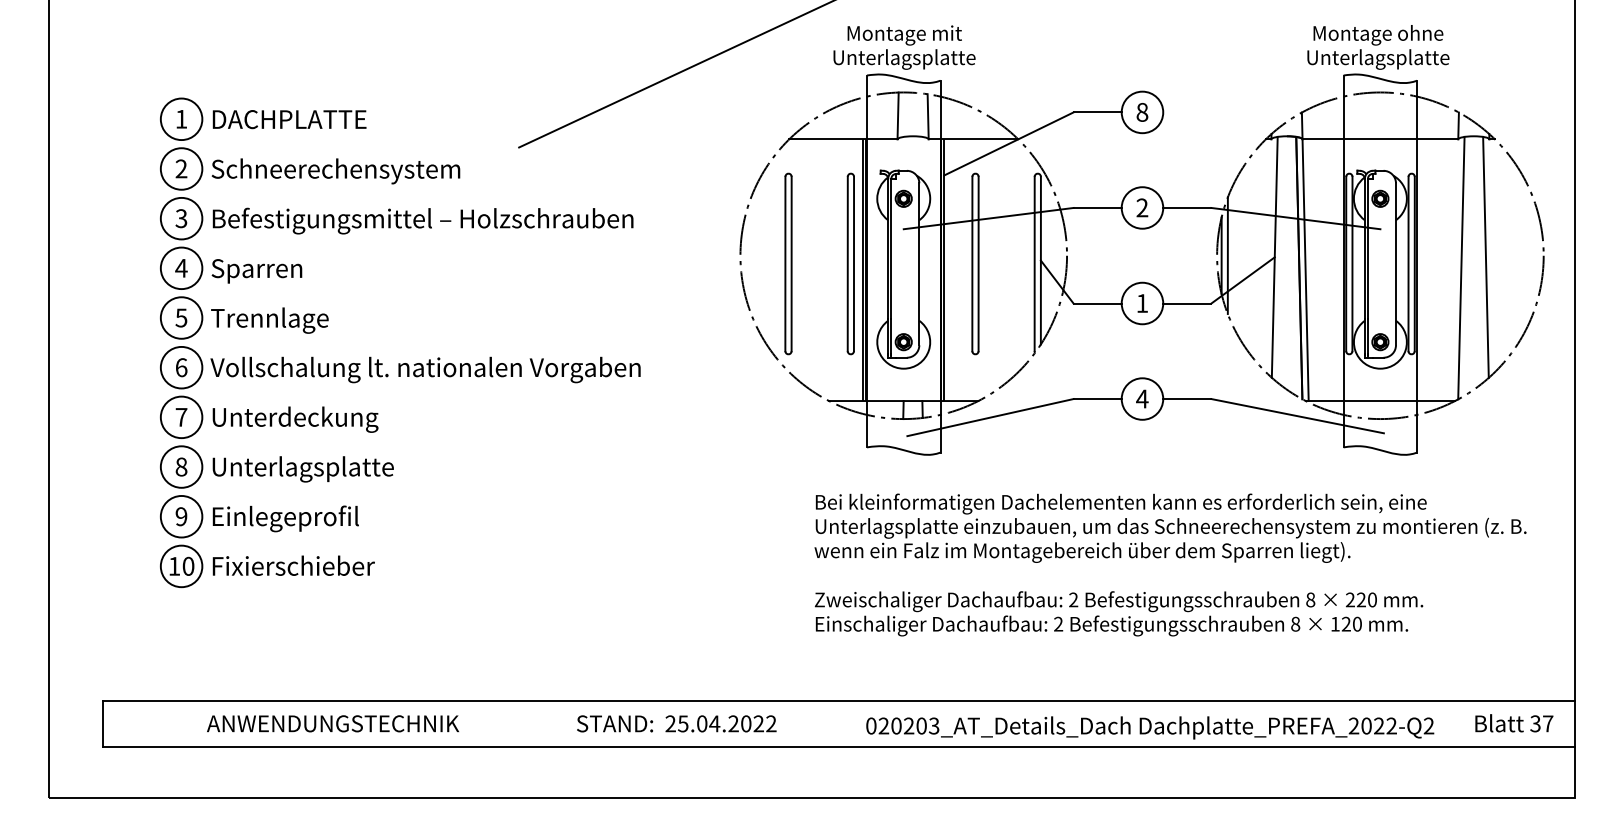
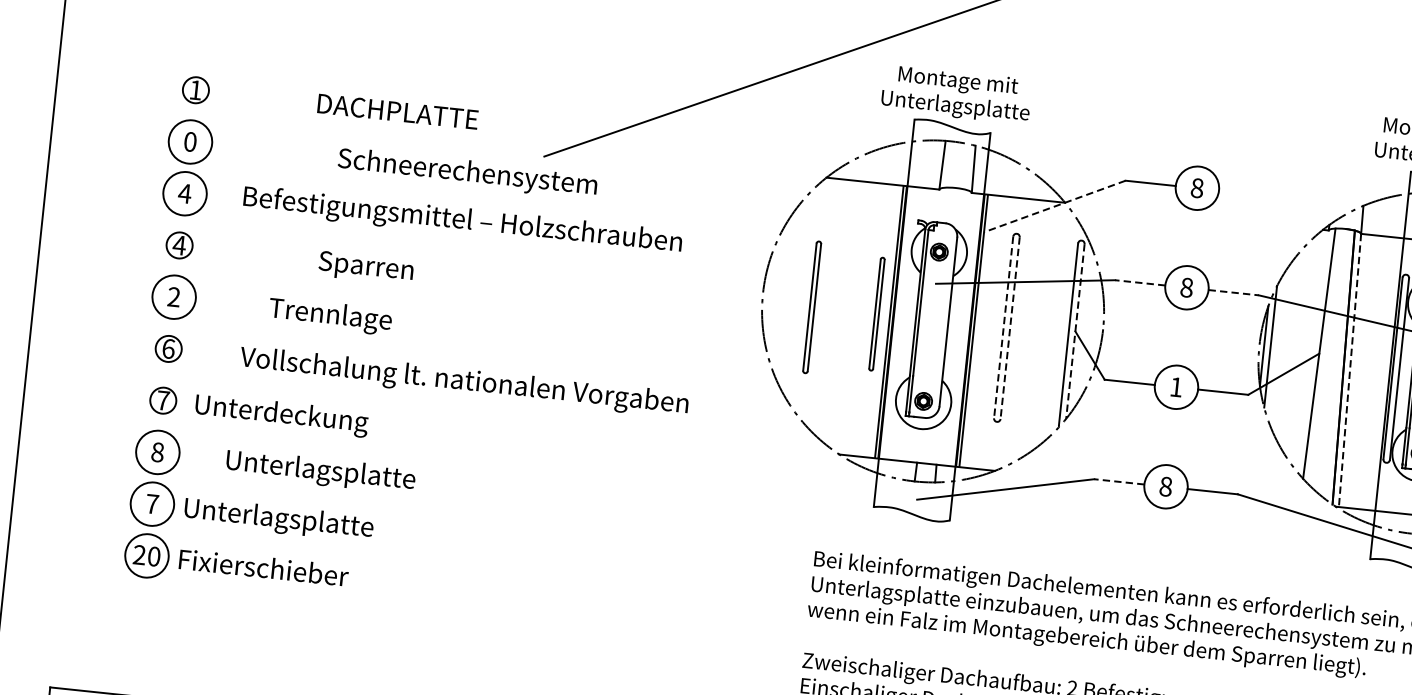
circle: (181, 119) -> (195, 90), size x0.6
text: (289, 119) -> (397, 111), moved
line: (1008, 143) -> (1054, 205), solid -> dashed
text: (181, 168) -> (190, 141), 2 -> 0
text: (335, 171) -> (467, 173), moved
line: (1097, 207) -> (1140, 282), solid -> dashed
text: (1142, 207) -> (1187, 287), 2 -> 8
line: (1187, 207) -> (1233, 292), solid -> dashed
text: (181, 218) -> (184, 193), 3 -> 4
text: (422, 220) -> (462, 220), moved
line: (1040, 260) -> (1074, 331), solid -> dashed
part: (788, 263) -> (812, 306), size x0.7
part: (850, 263) -> (876, 313), size x0.6
line: (972, 264) -> (1003, 328), solid -> dashed
line: (978, 264) -> (1009, 328), solid -> dashed
circle: (181, 268) -> (179, 245), size x0.6
line: (1305, 270) -> (1349, 370), solid -> dashed
text: (256, 271) -> (365, 268), moved
text: (181, 317) -> (174, 296), 5 -> 2
text: (269, 320) -> (330, 316), moved
circle: (181, 367) -> (168, 348), size x0.6
text: (425, 369) -> (464, 381), moved
text: (1142, 398) -> (1166, 486), 4 -> 8
line: (1097, 399) -> (1119, 482), solid -> dashed
circle: (181, 417) -> (163, 400), size x0.6
text: (302, 469) -> (319, 472), moved
text: (181, 516) -> (152, 503), 9 -> 7
text: (302, 518) -> (278, 519), Einlegeprofil -> Unterlagsplatte
text: (174, 565) -> (139, 554), 10 -> 20

